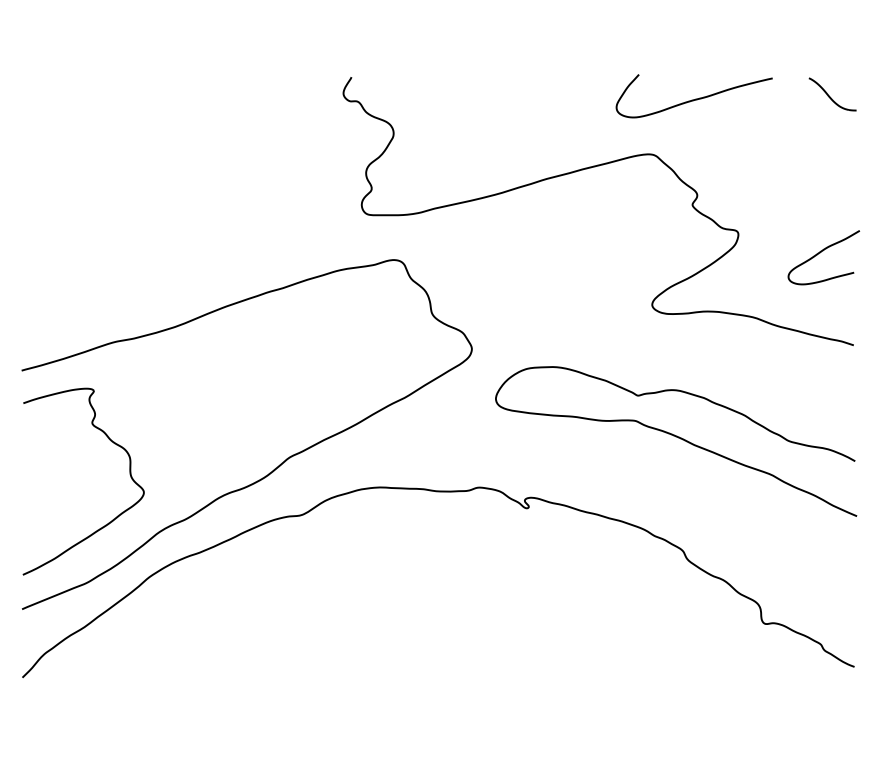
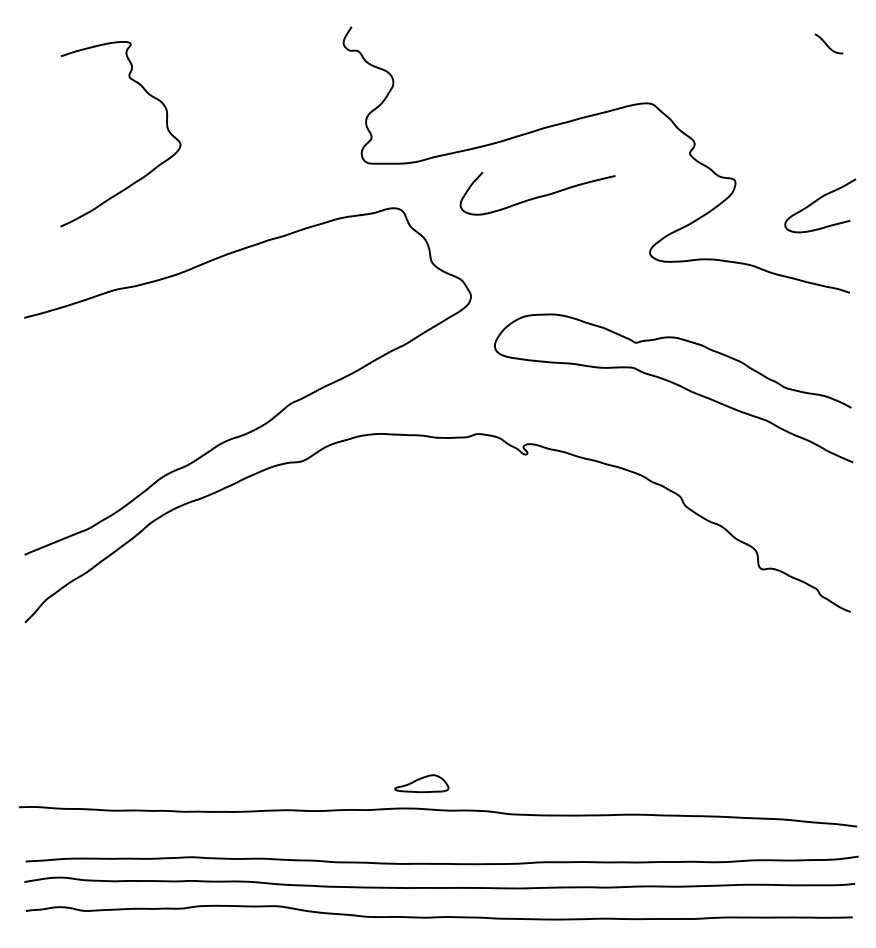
part: (832, 94) -> (828, 43), size x0.6
curve: (694, 99) -> (537, 196), moved
curve: (129, 475) -> (166, 128), moved

